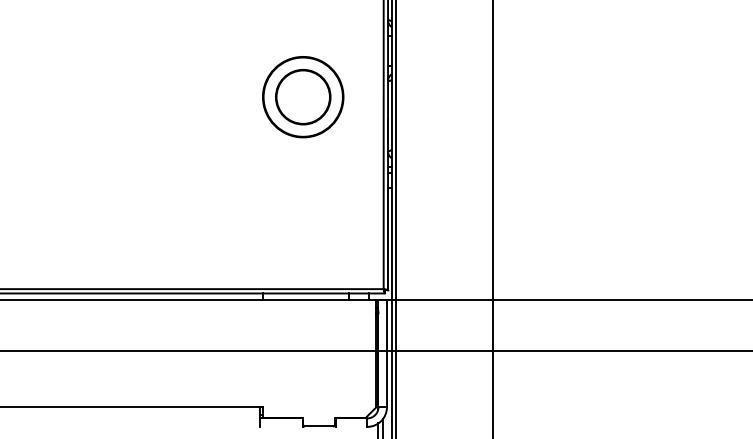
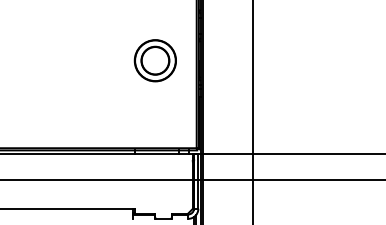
part: (301, 96) -> (154, 60), moved

